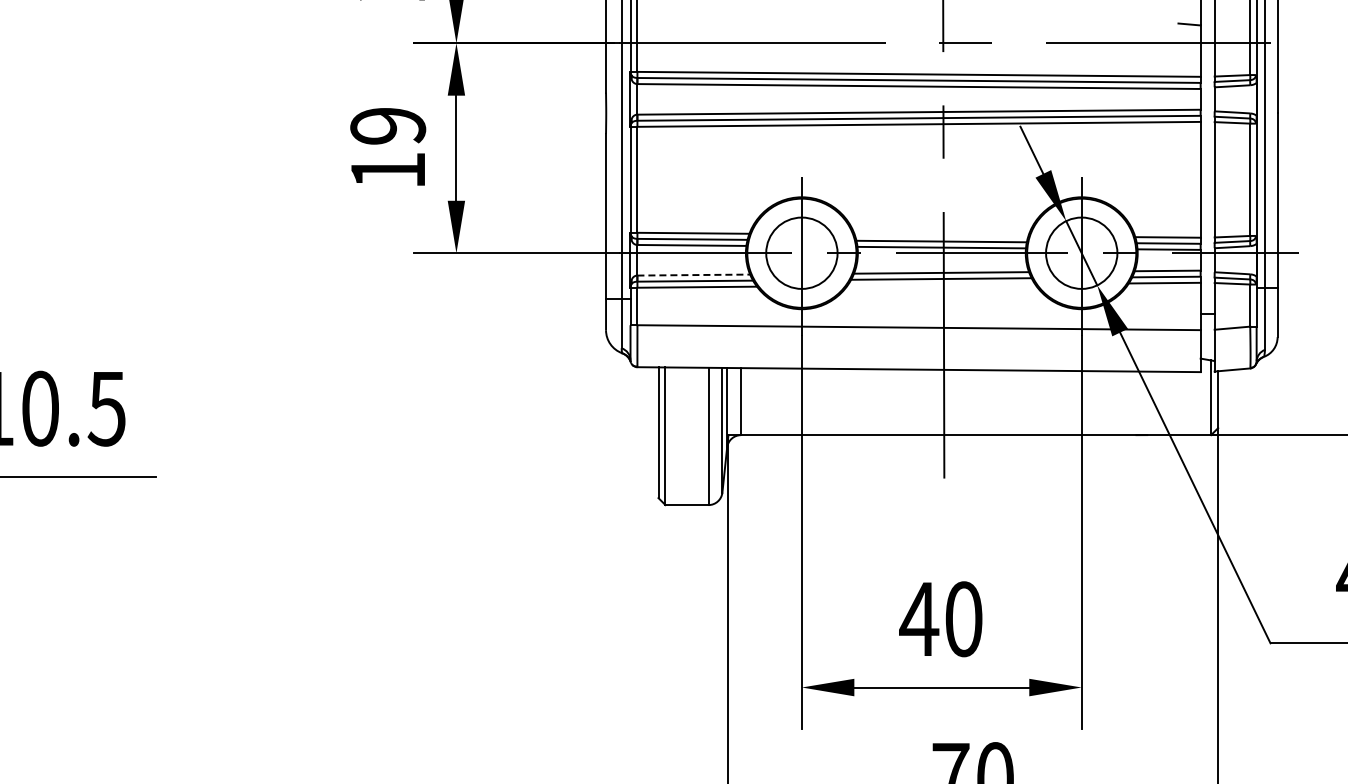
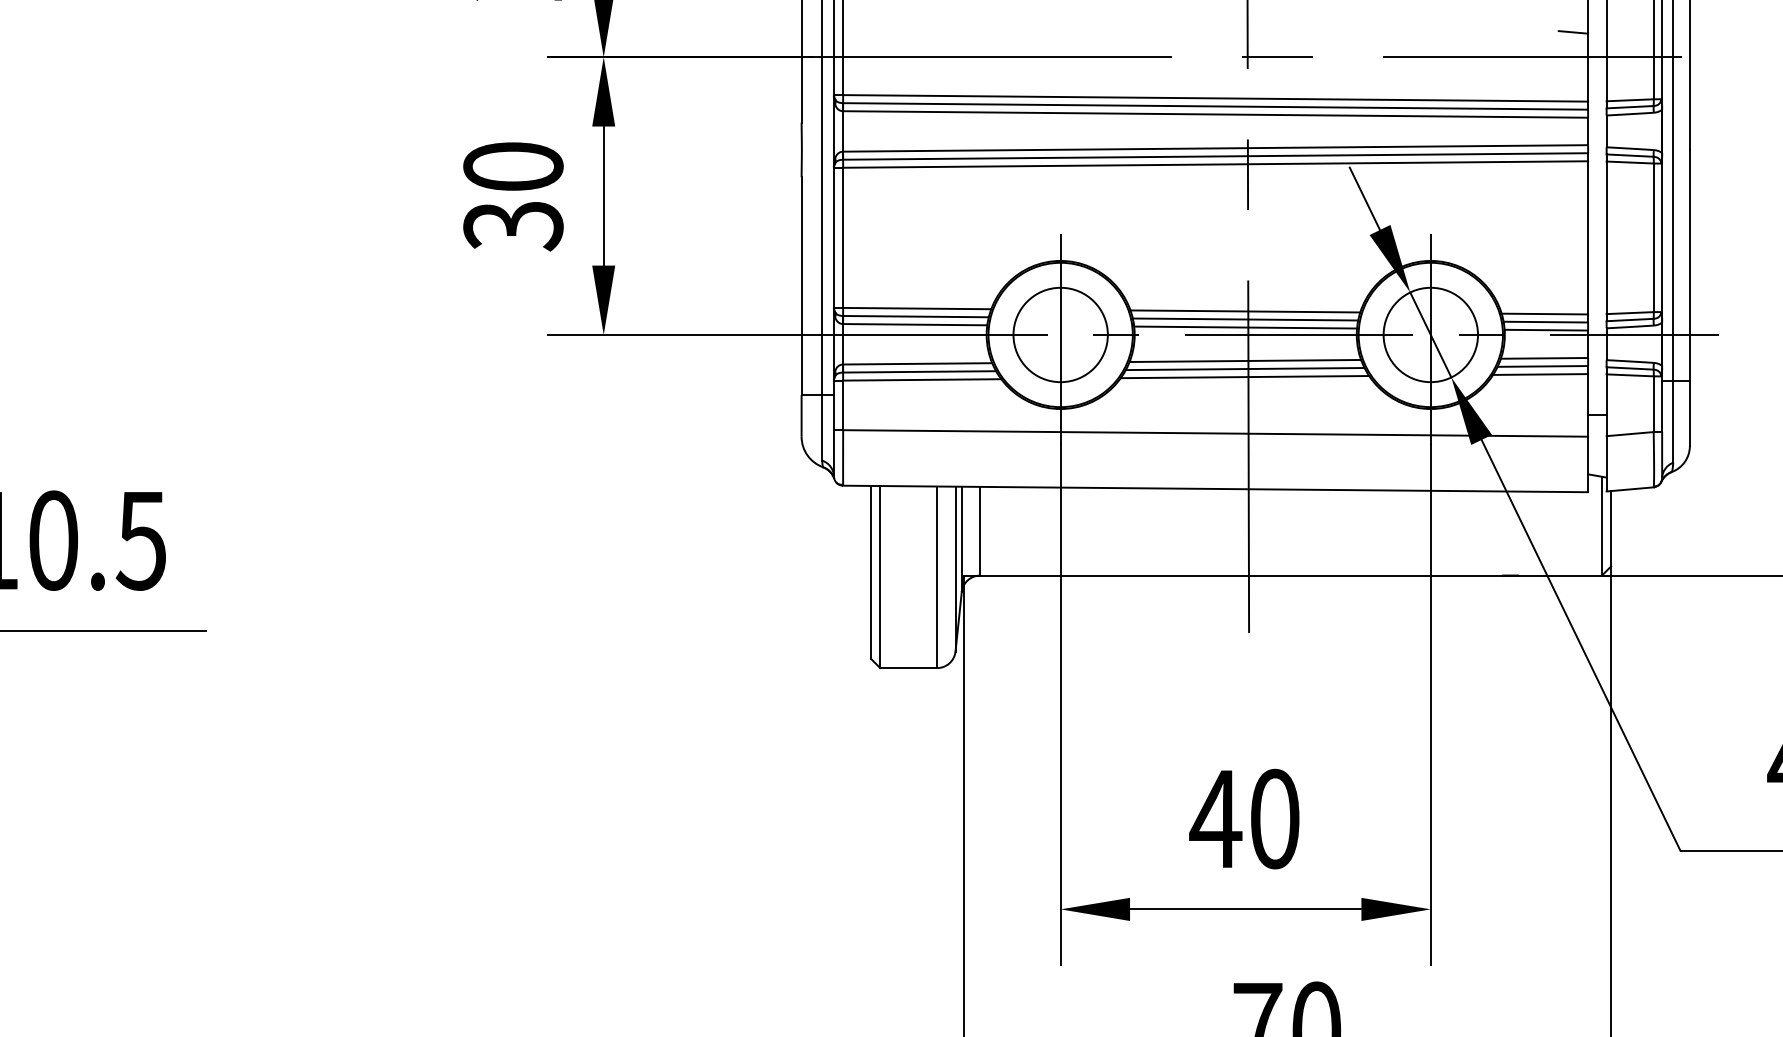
text: (388, 148) -> (513, 196), 19 -> 30
line: (941, 235) -> (1245, 311), added
line: (695, 275) -> (919, 364), dashed -> solid
line: (941, 284) -> (1245, 376), added

